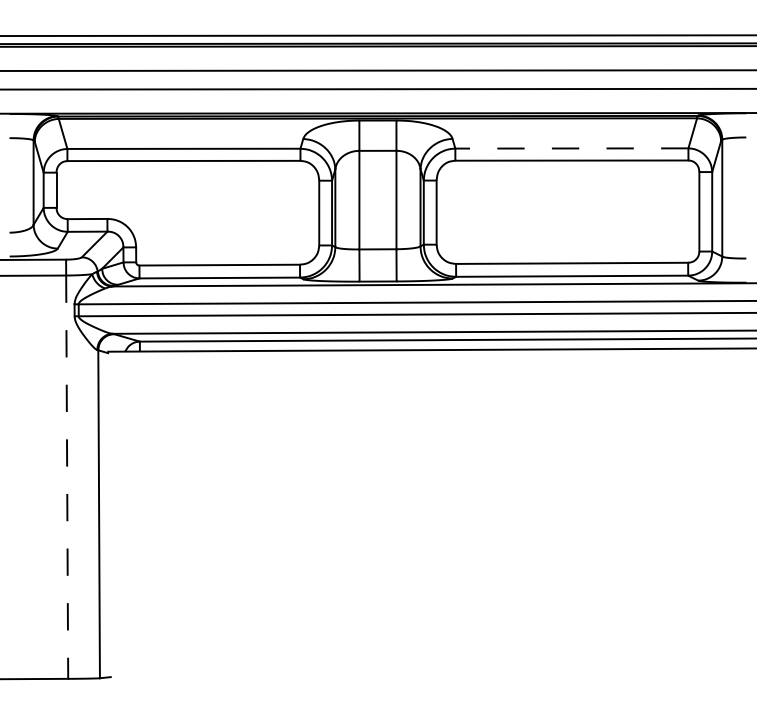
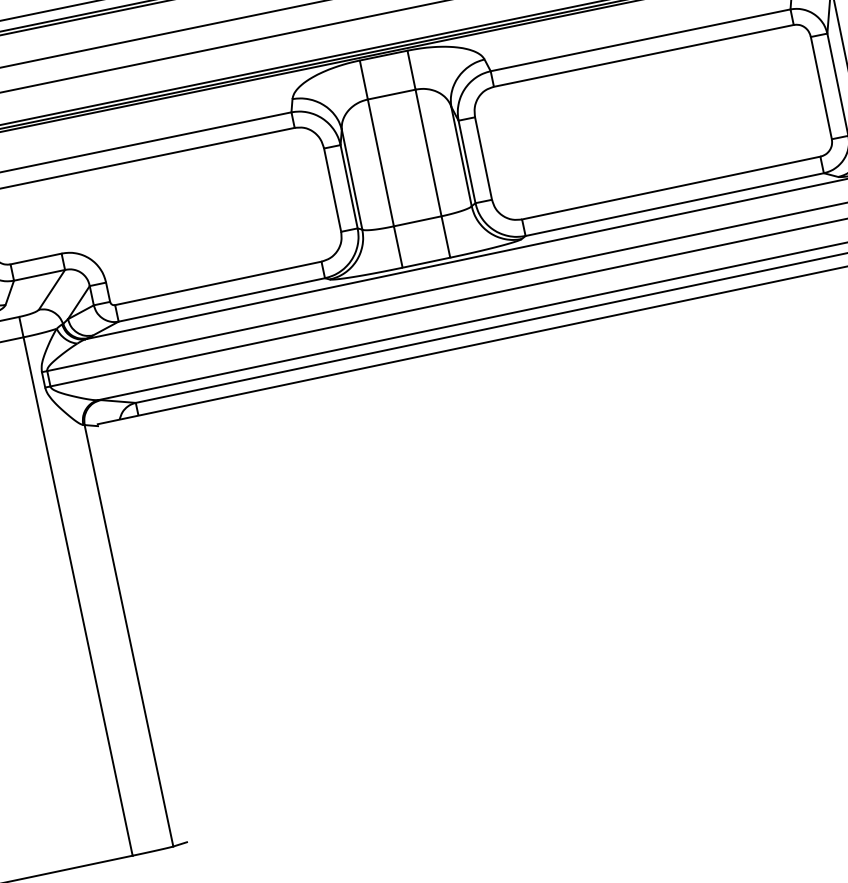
line: (571, 148) -> (640, 40), dashed -> solid
line: (67, 477) -> (78, 596), dashed -> solid

